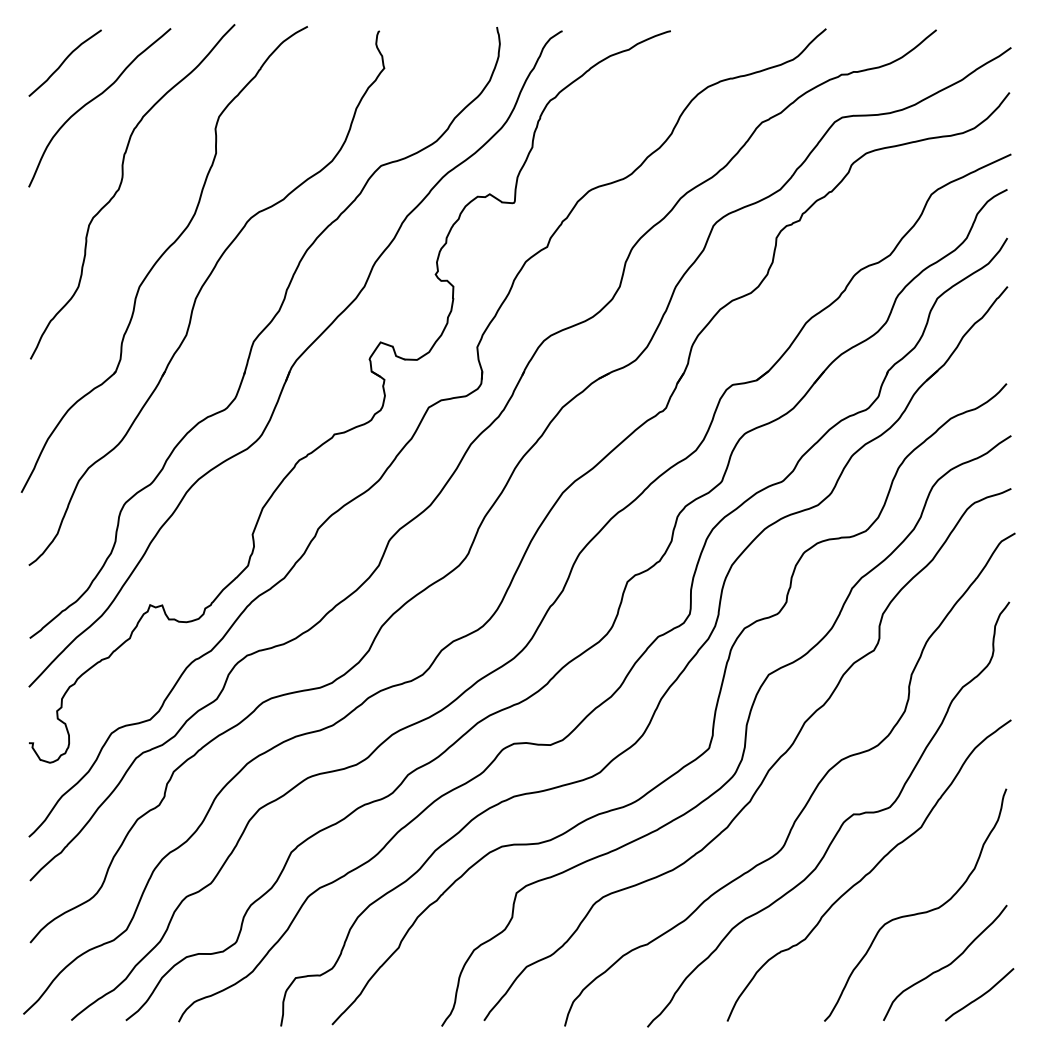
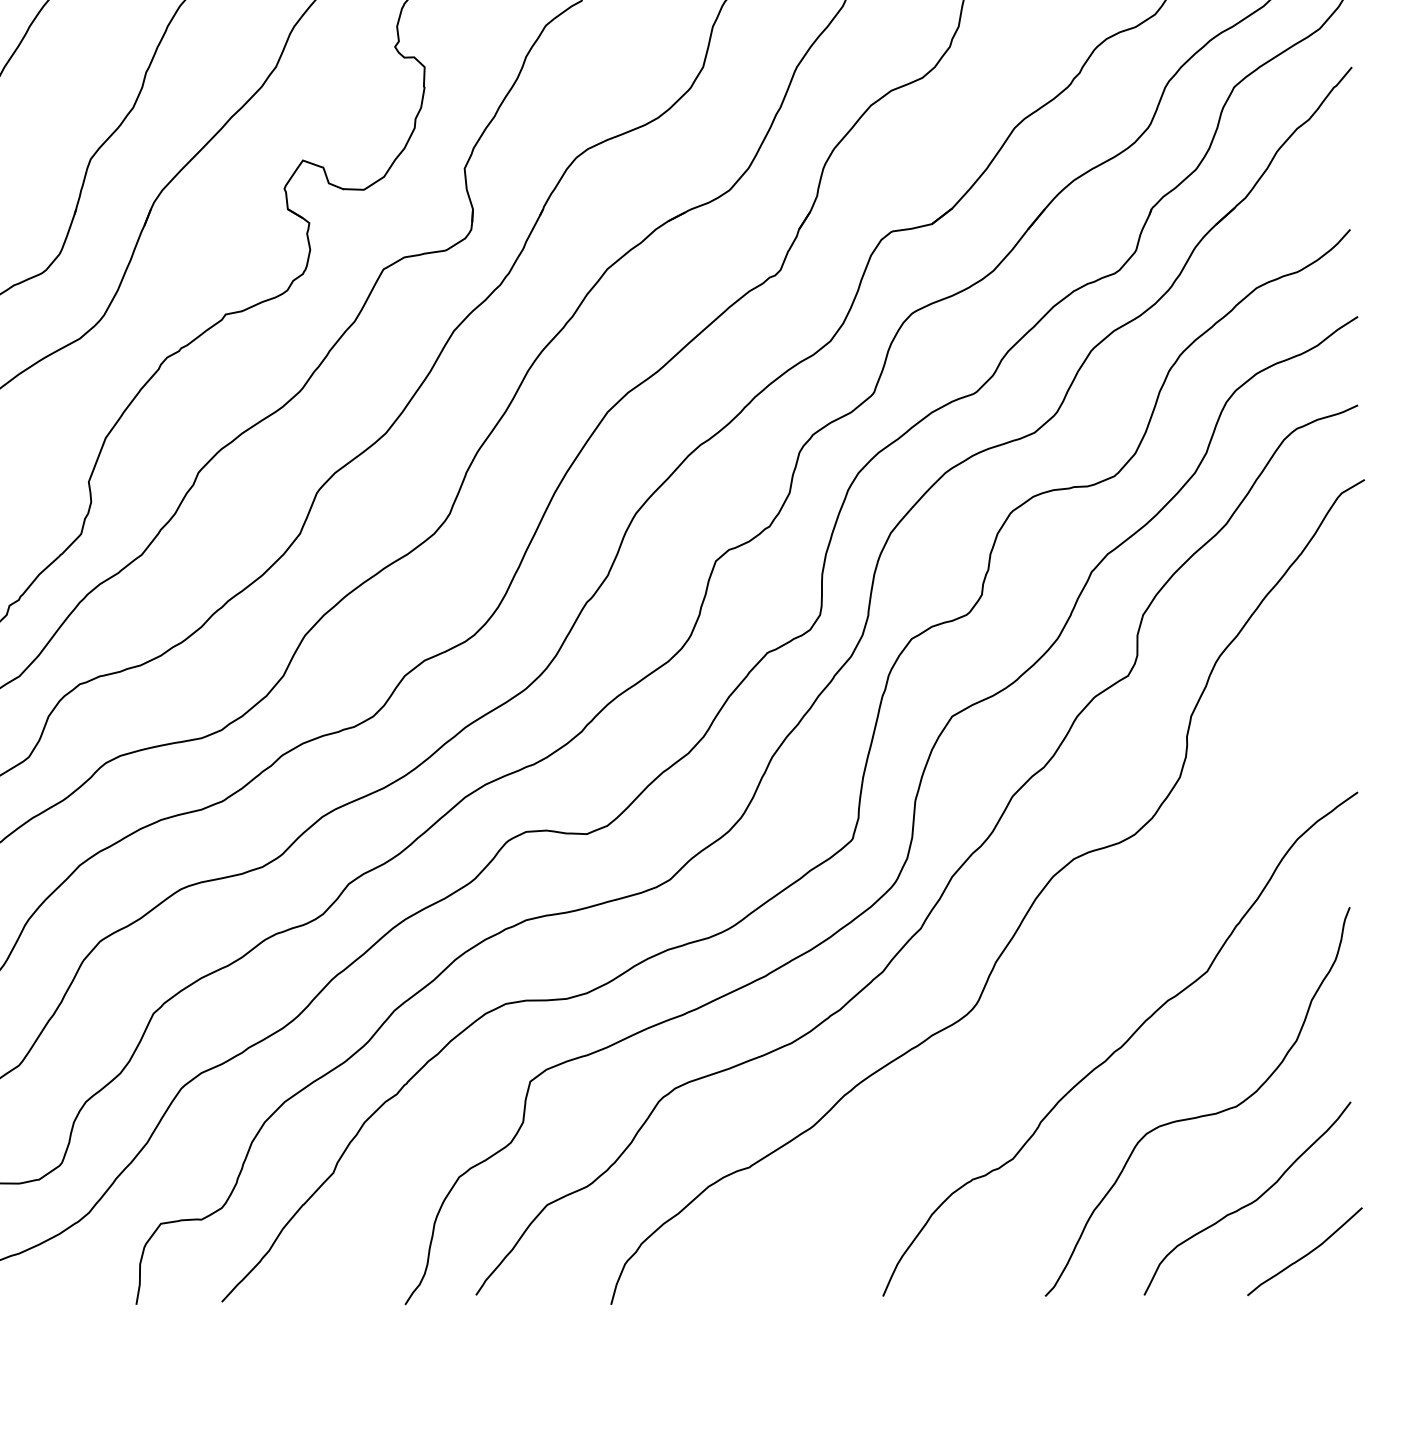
curve: (841, 823) -> (1073, 965), removed

